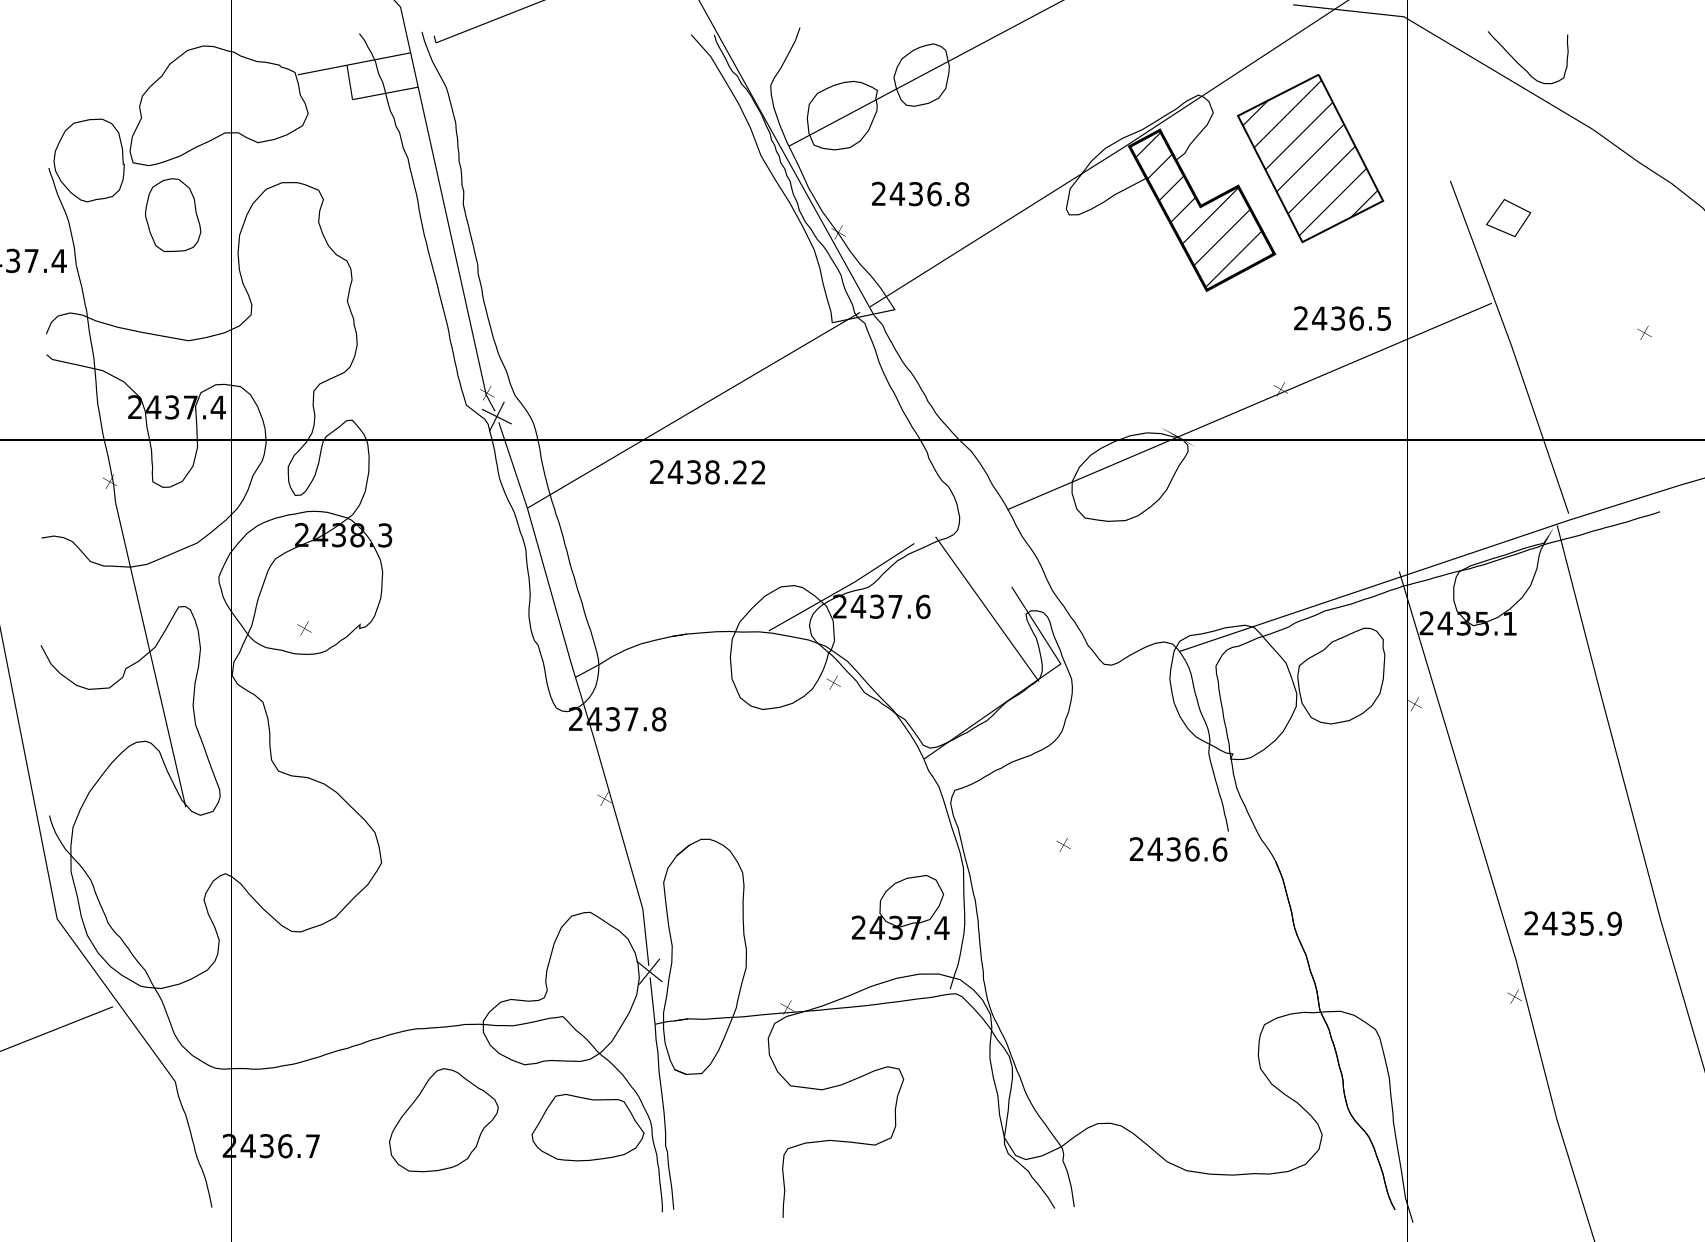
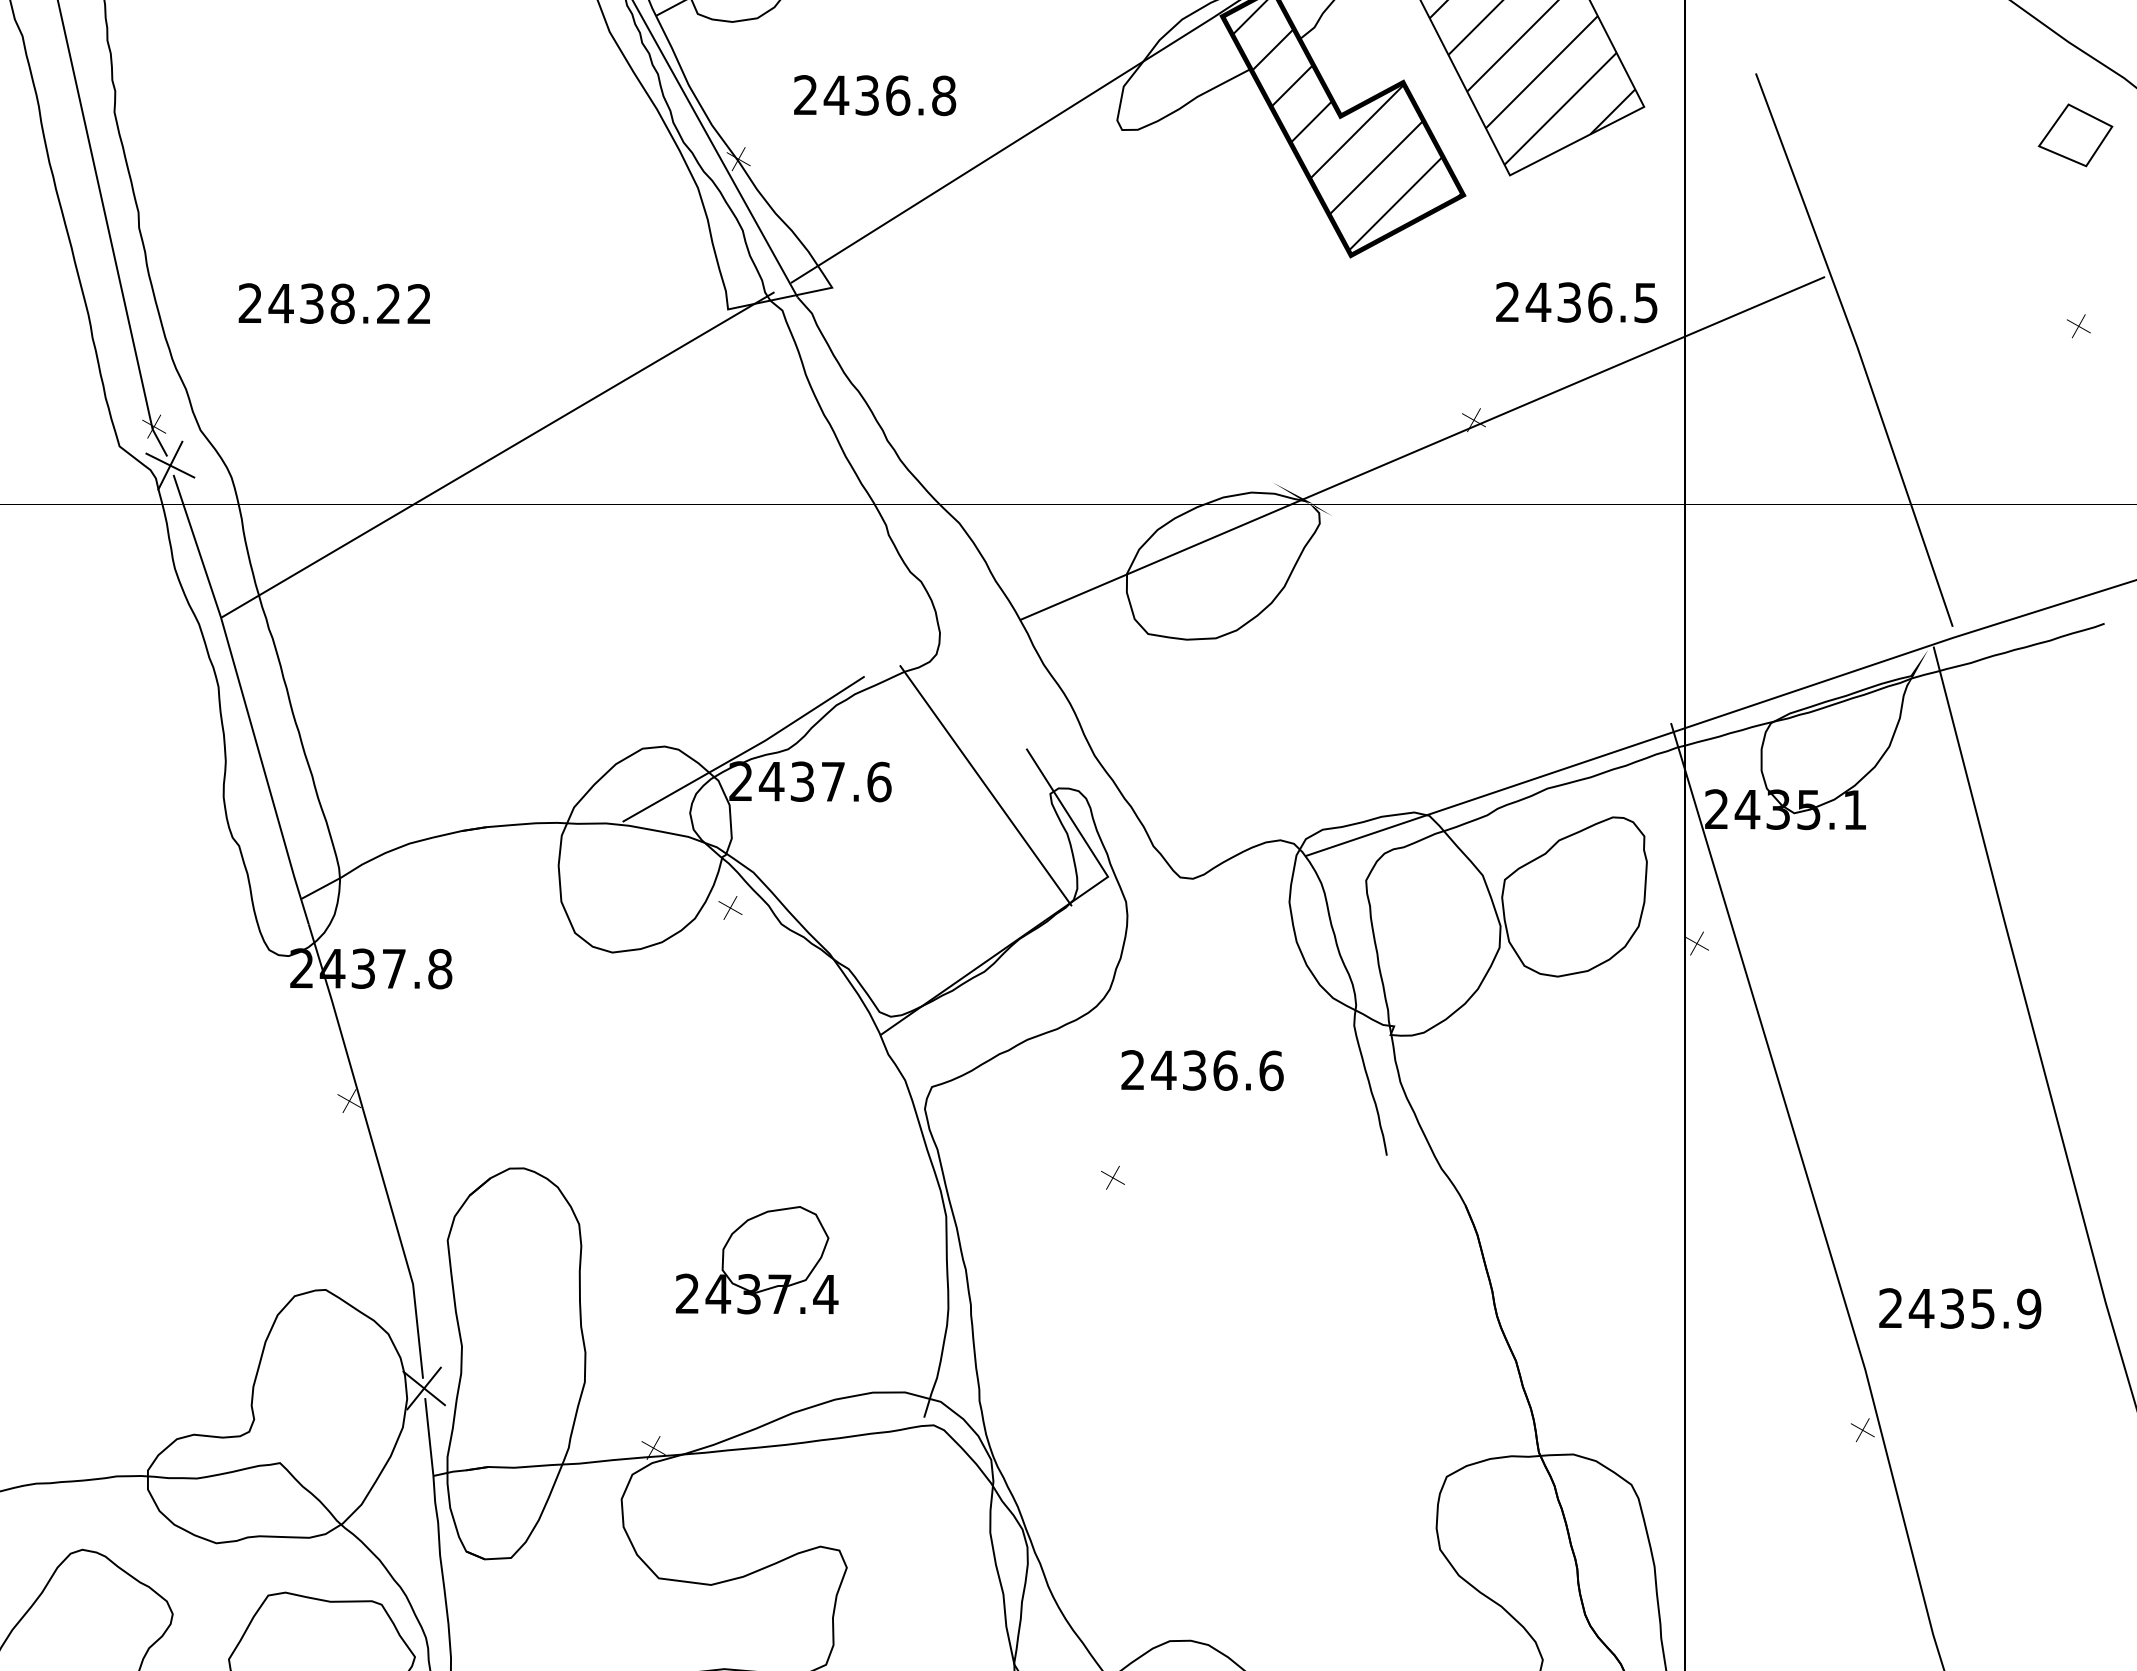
part: (1508, 217) -> (2075, 134), moved
text: (707, 472) -> (334, 304), moved
text: (1178, 849) -> (1202, 1070), moved
text: (900, 907) -> (756, 1260), moved

